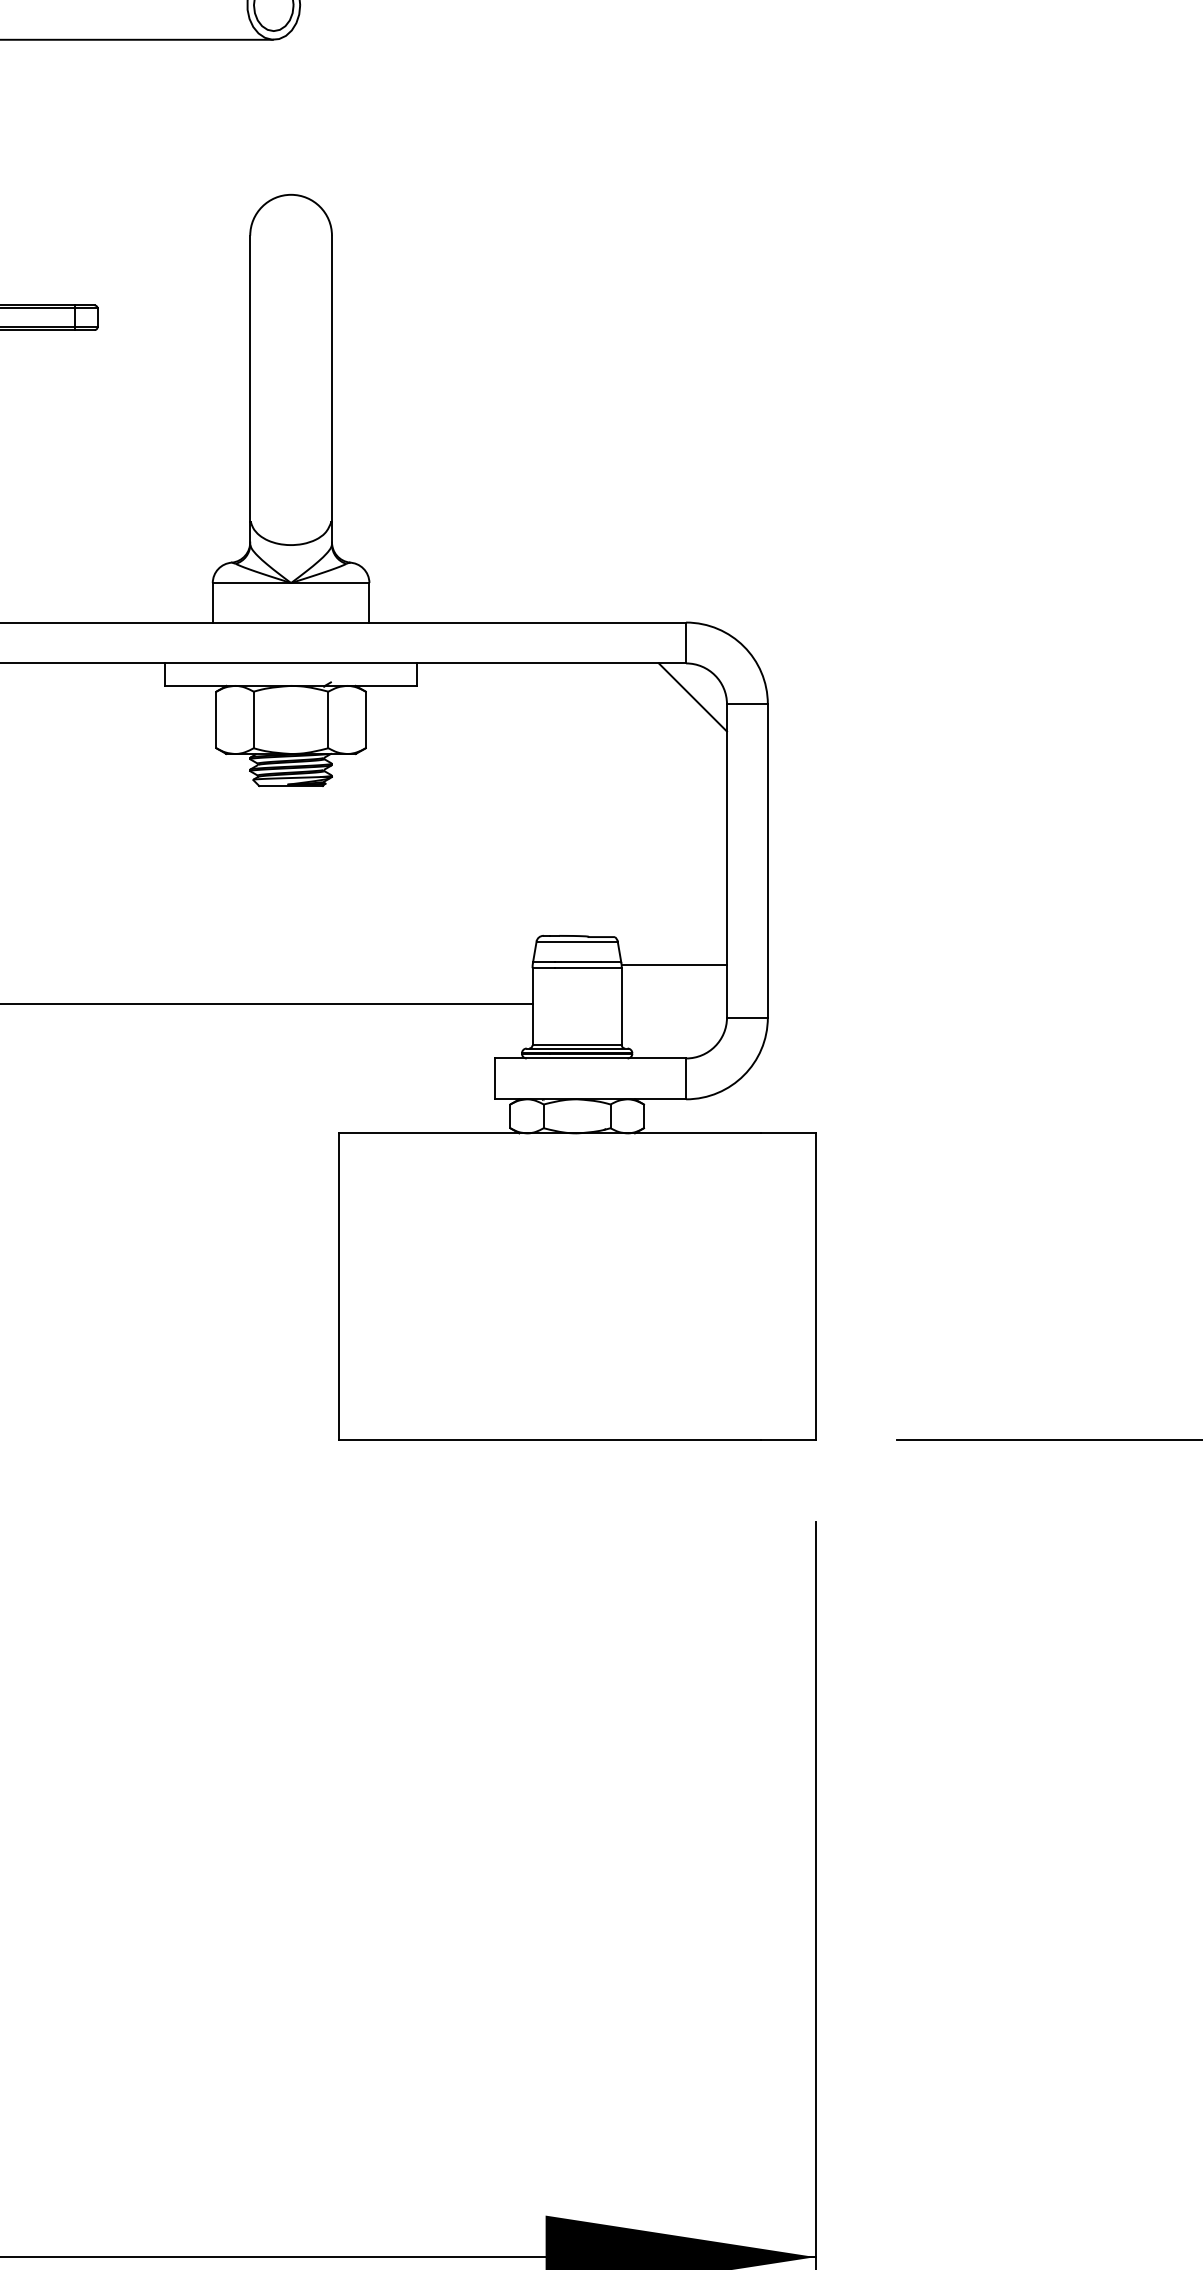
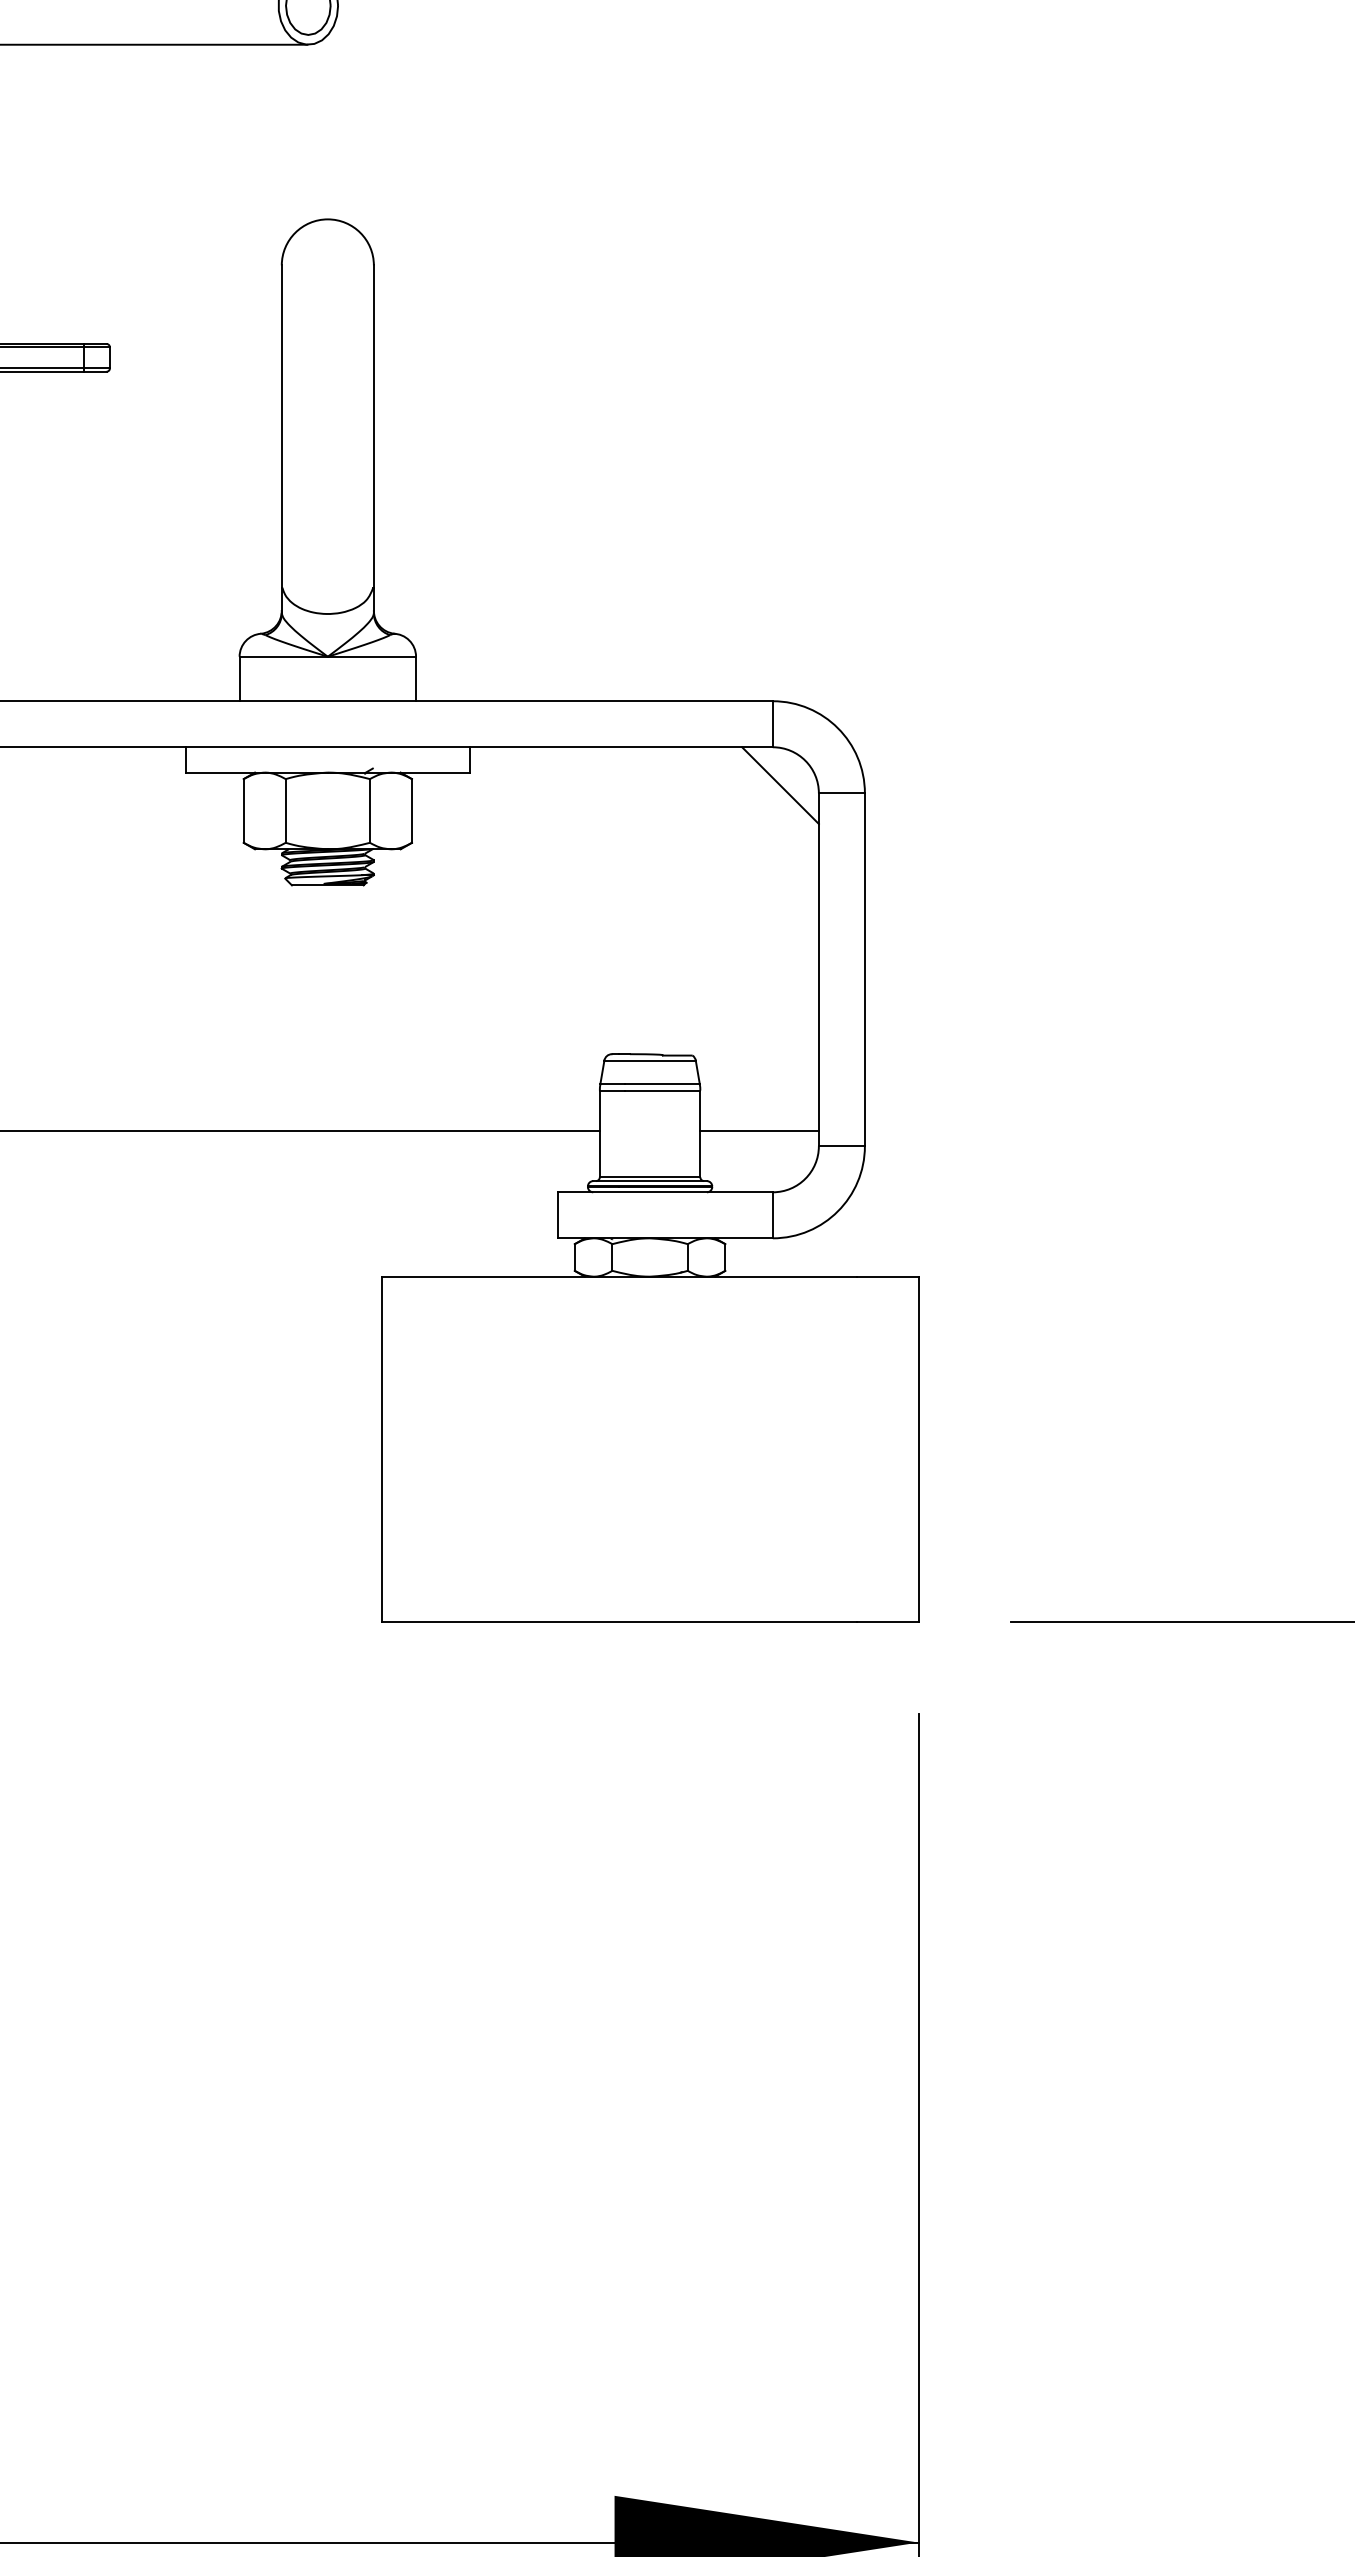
line: (674, 964) -> (759, 1130), moved

